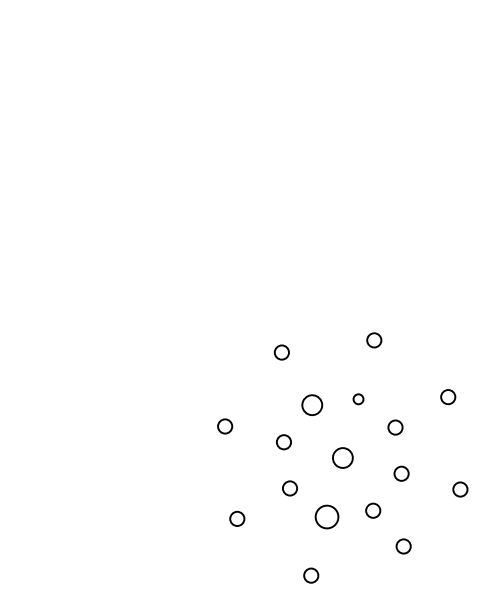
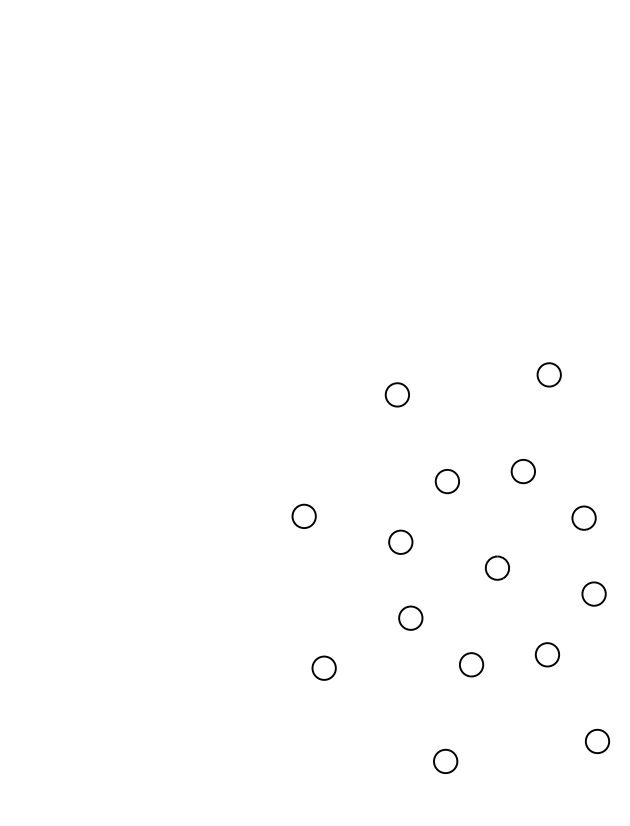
circle: (358, 399) -> (523, 472), size x1.43
circle: (312, 405) -> (447, 481), size x0.71
part: (342, 457) -> (496, 567), size x0.71
circle: (326, 516) -> (470, 664), size x0.62
circle: (403, 546) -> (597, 741), moved

